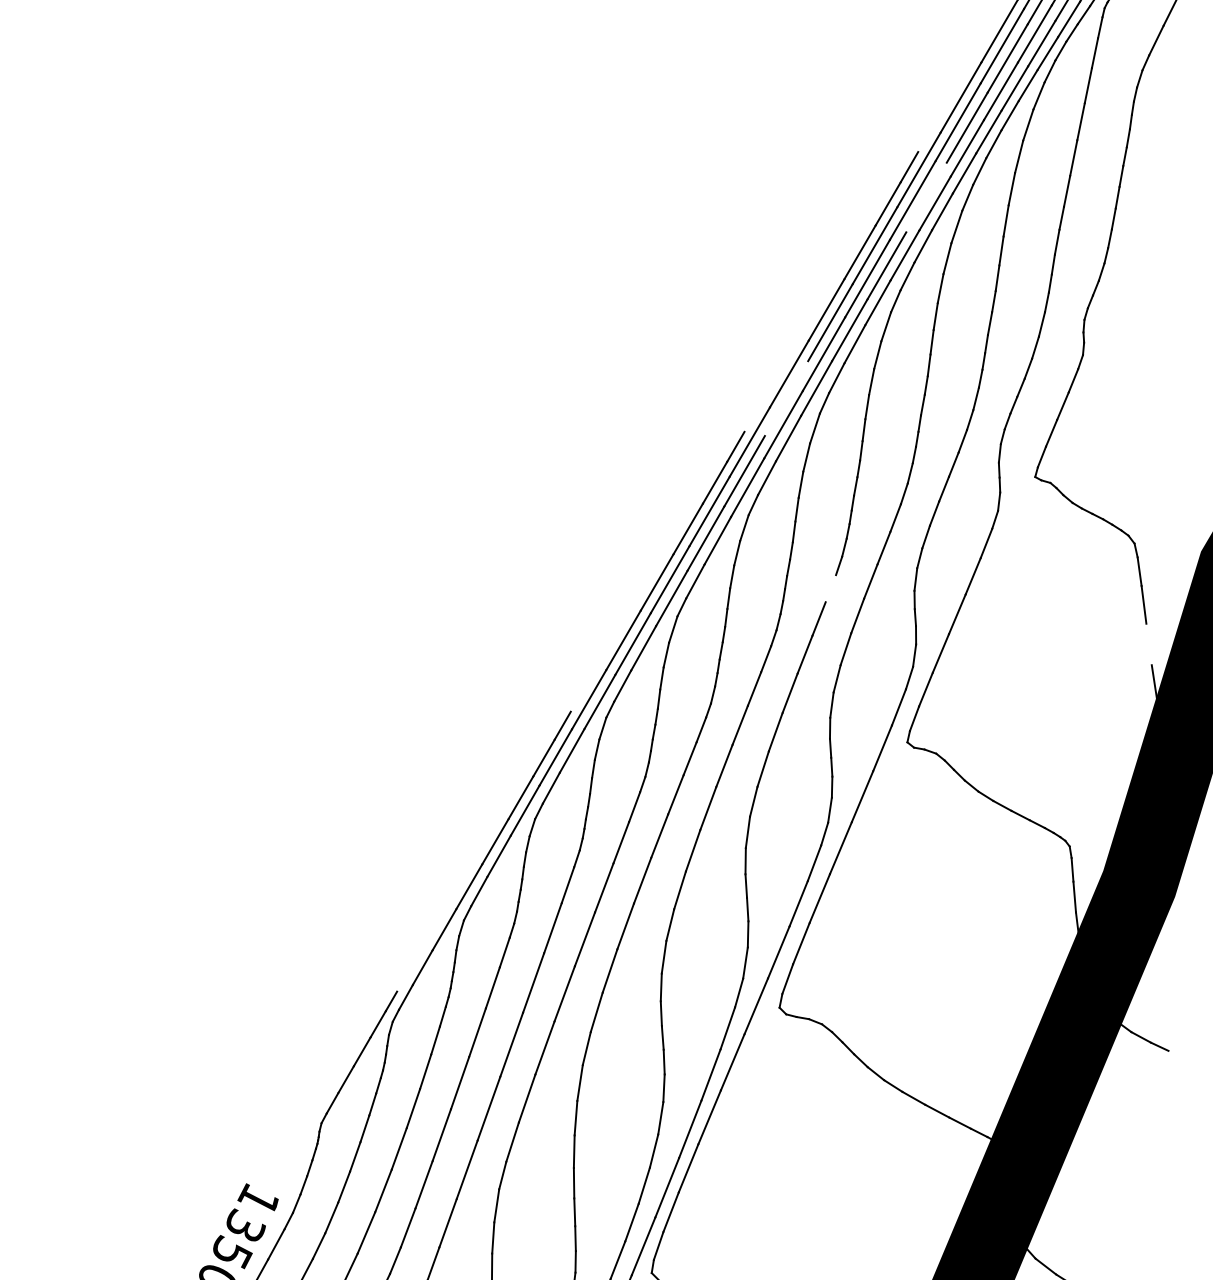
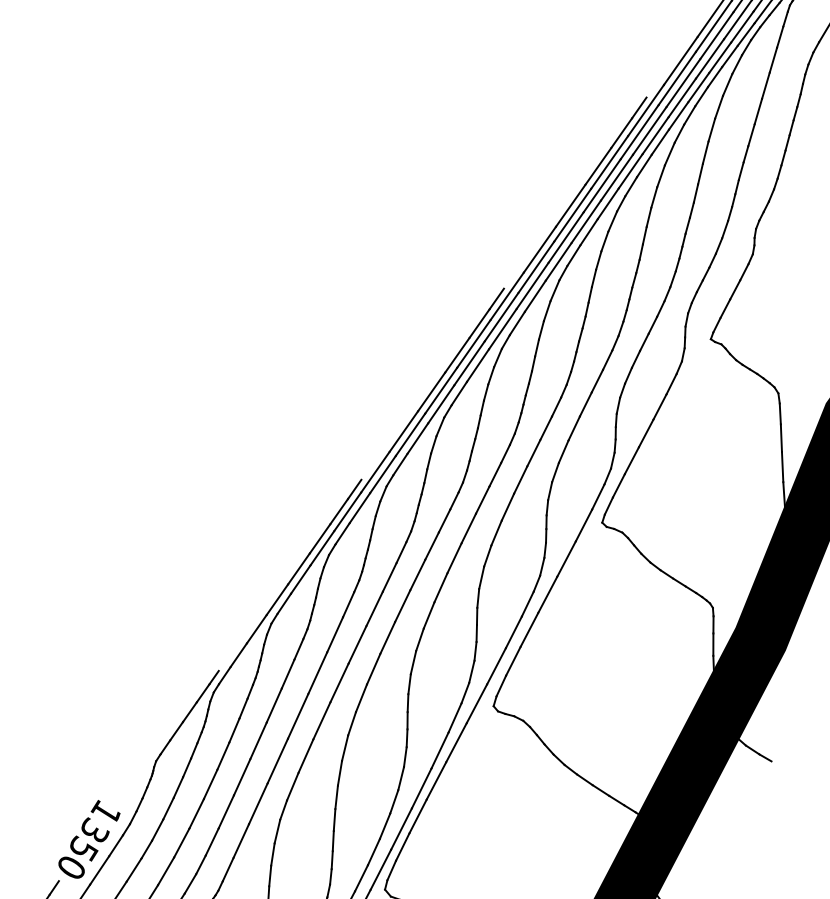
line: (926, 197) -> (649, 130), added
line: (786, 398) -> (536, 267), added
line: (830, 588) -> (556, 406), added
line: (1148, 644) -> (782, 467), added

